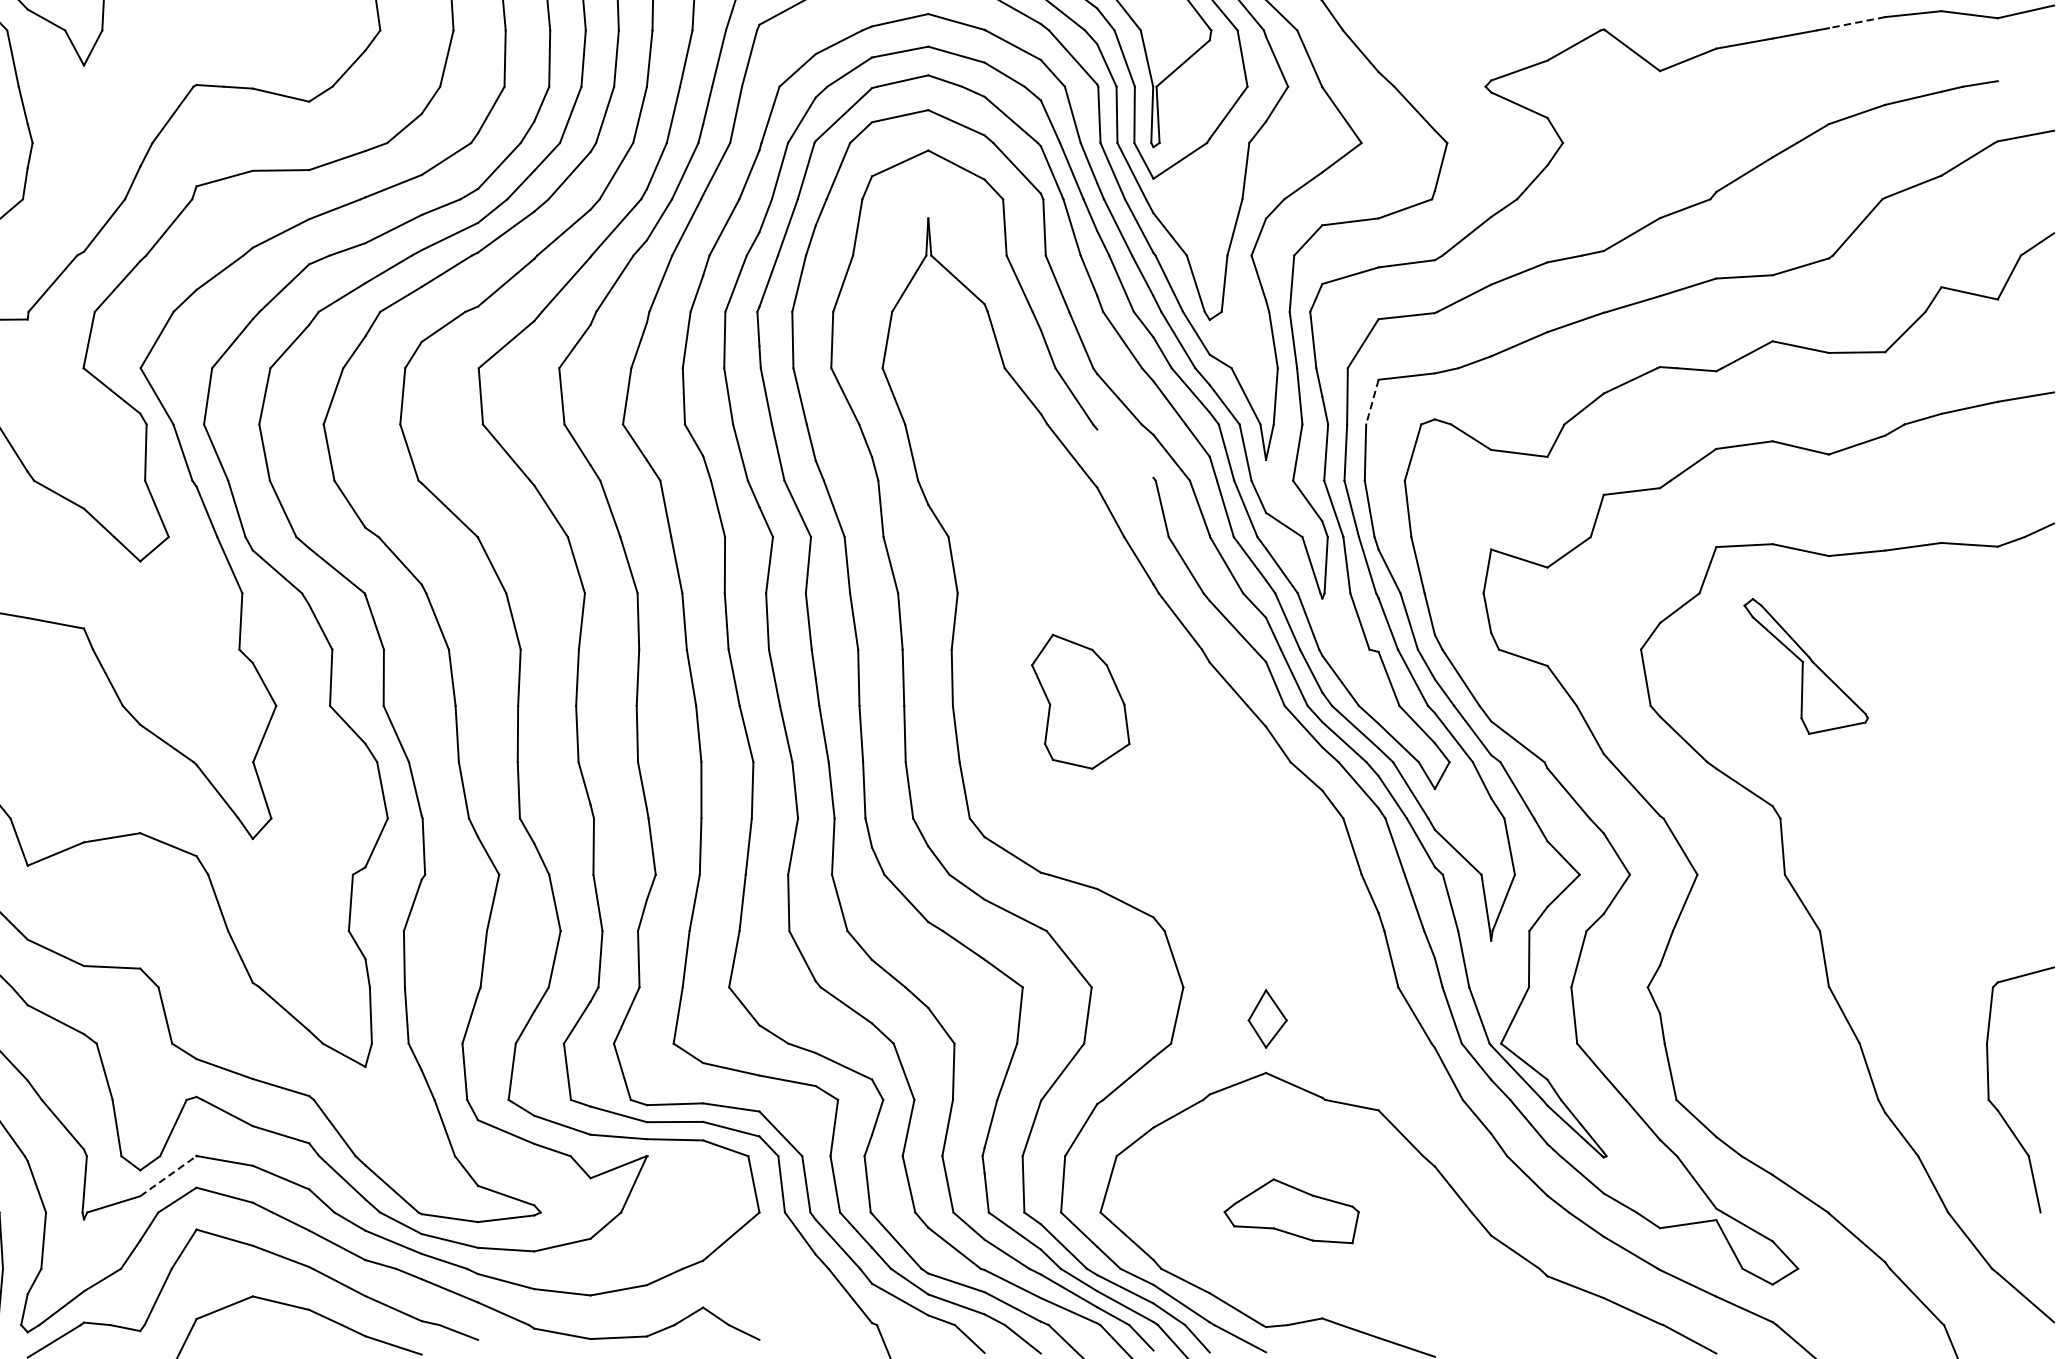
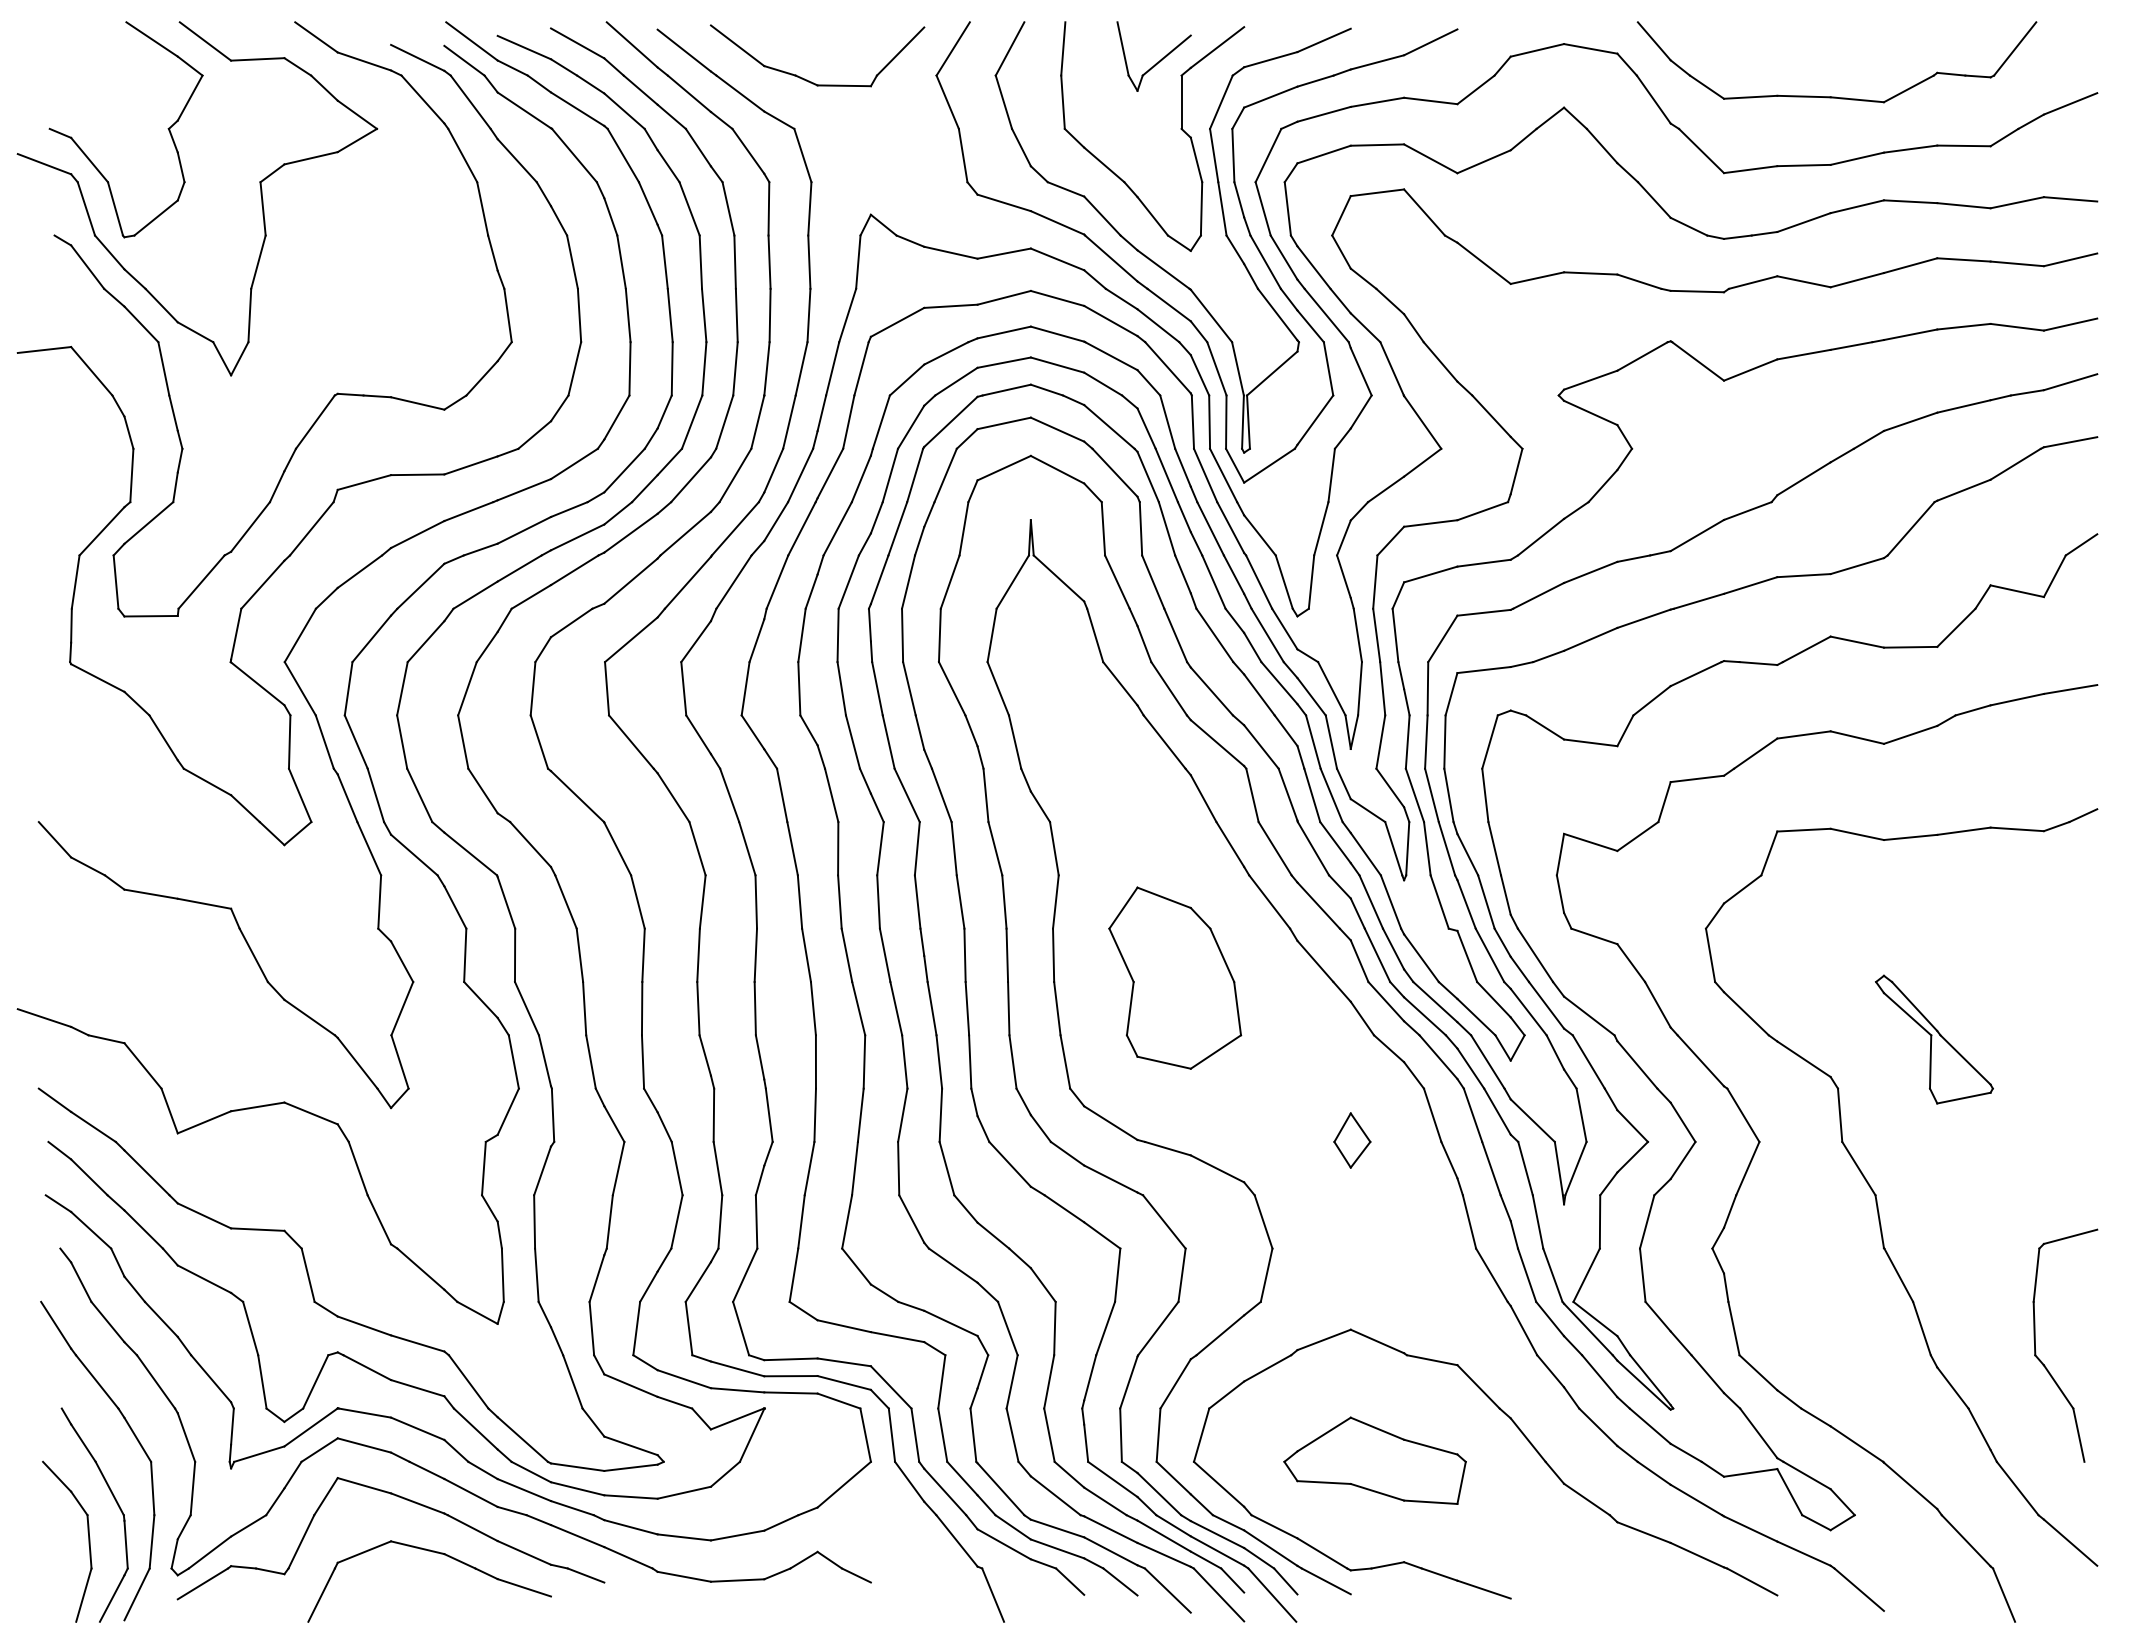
line: (1856, 22) -> (1910, 334), dashed -> solid
line: (2025, 73) -> (2070, 382), added
line: (1372, 402) -> (1451, 694), dashed -> solid
line: (1125, 454) -> (1217, 743), added
part: (1806, 666) -> (1934, 1039), moved
part: (1081, 701) -> (1175, 977), size x1.43
part: (1267, 1018) -> (1352, 1140), moved
line: (167, 1176) -> (310, 1427), dashed -> solid
part: (1291, 1211) -> (1374, 1460), size x1.43

